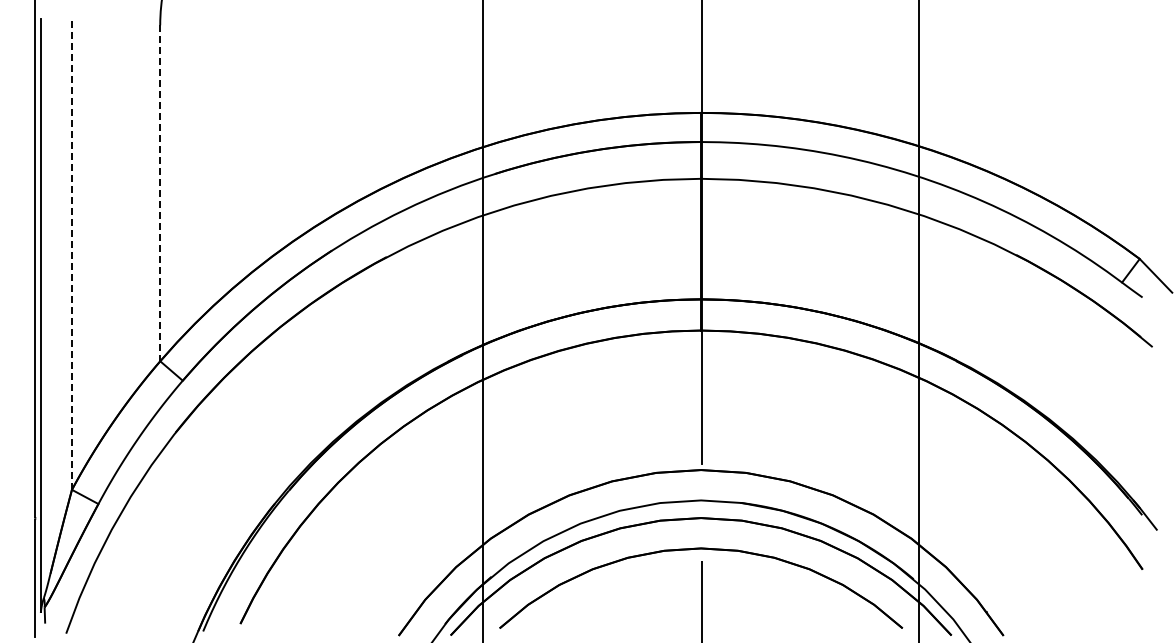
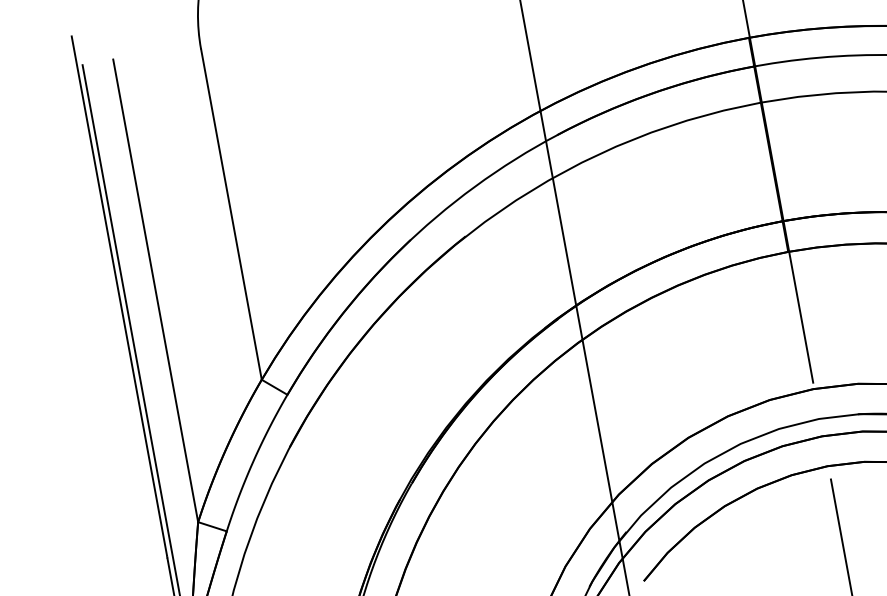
line: (160, 193) -> (231, 214), dashed -> solid
line: (71, 254) -> (155, 290), dashed -> solid

